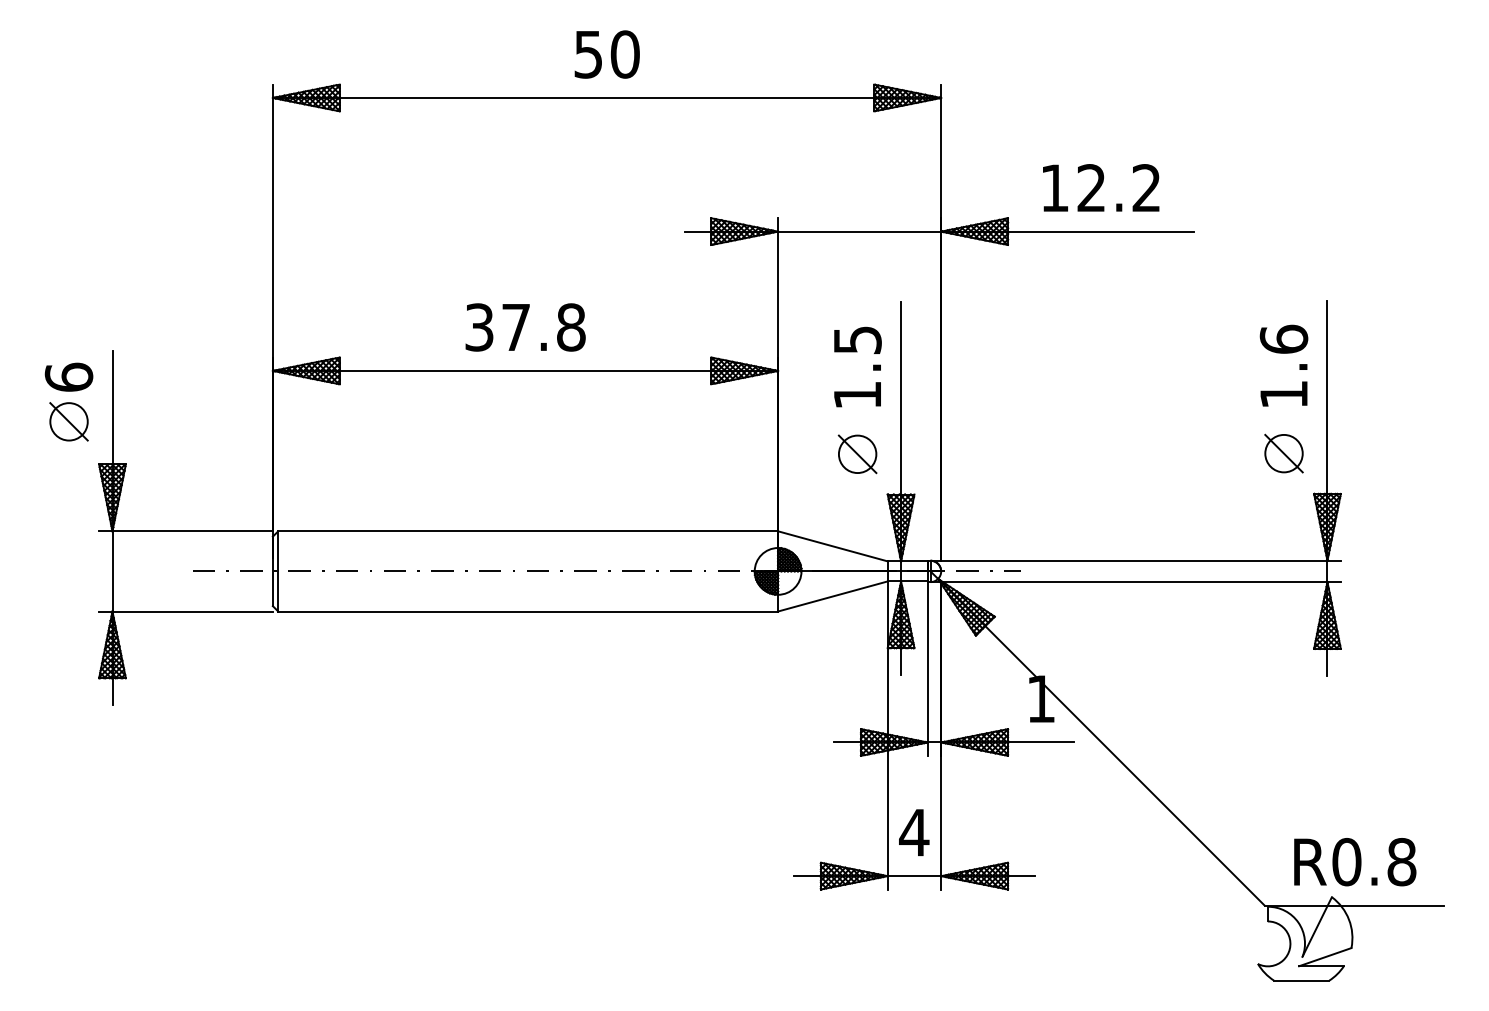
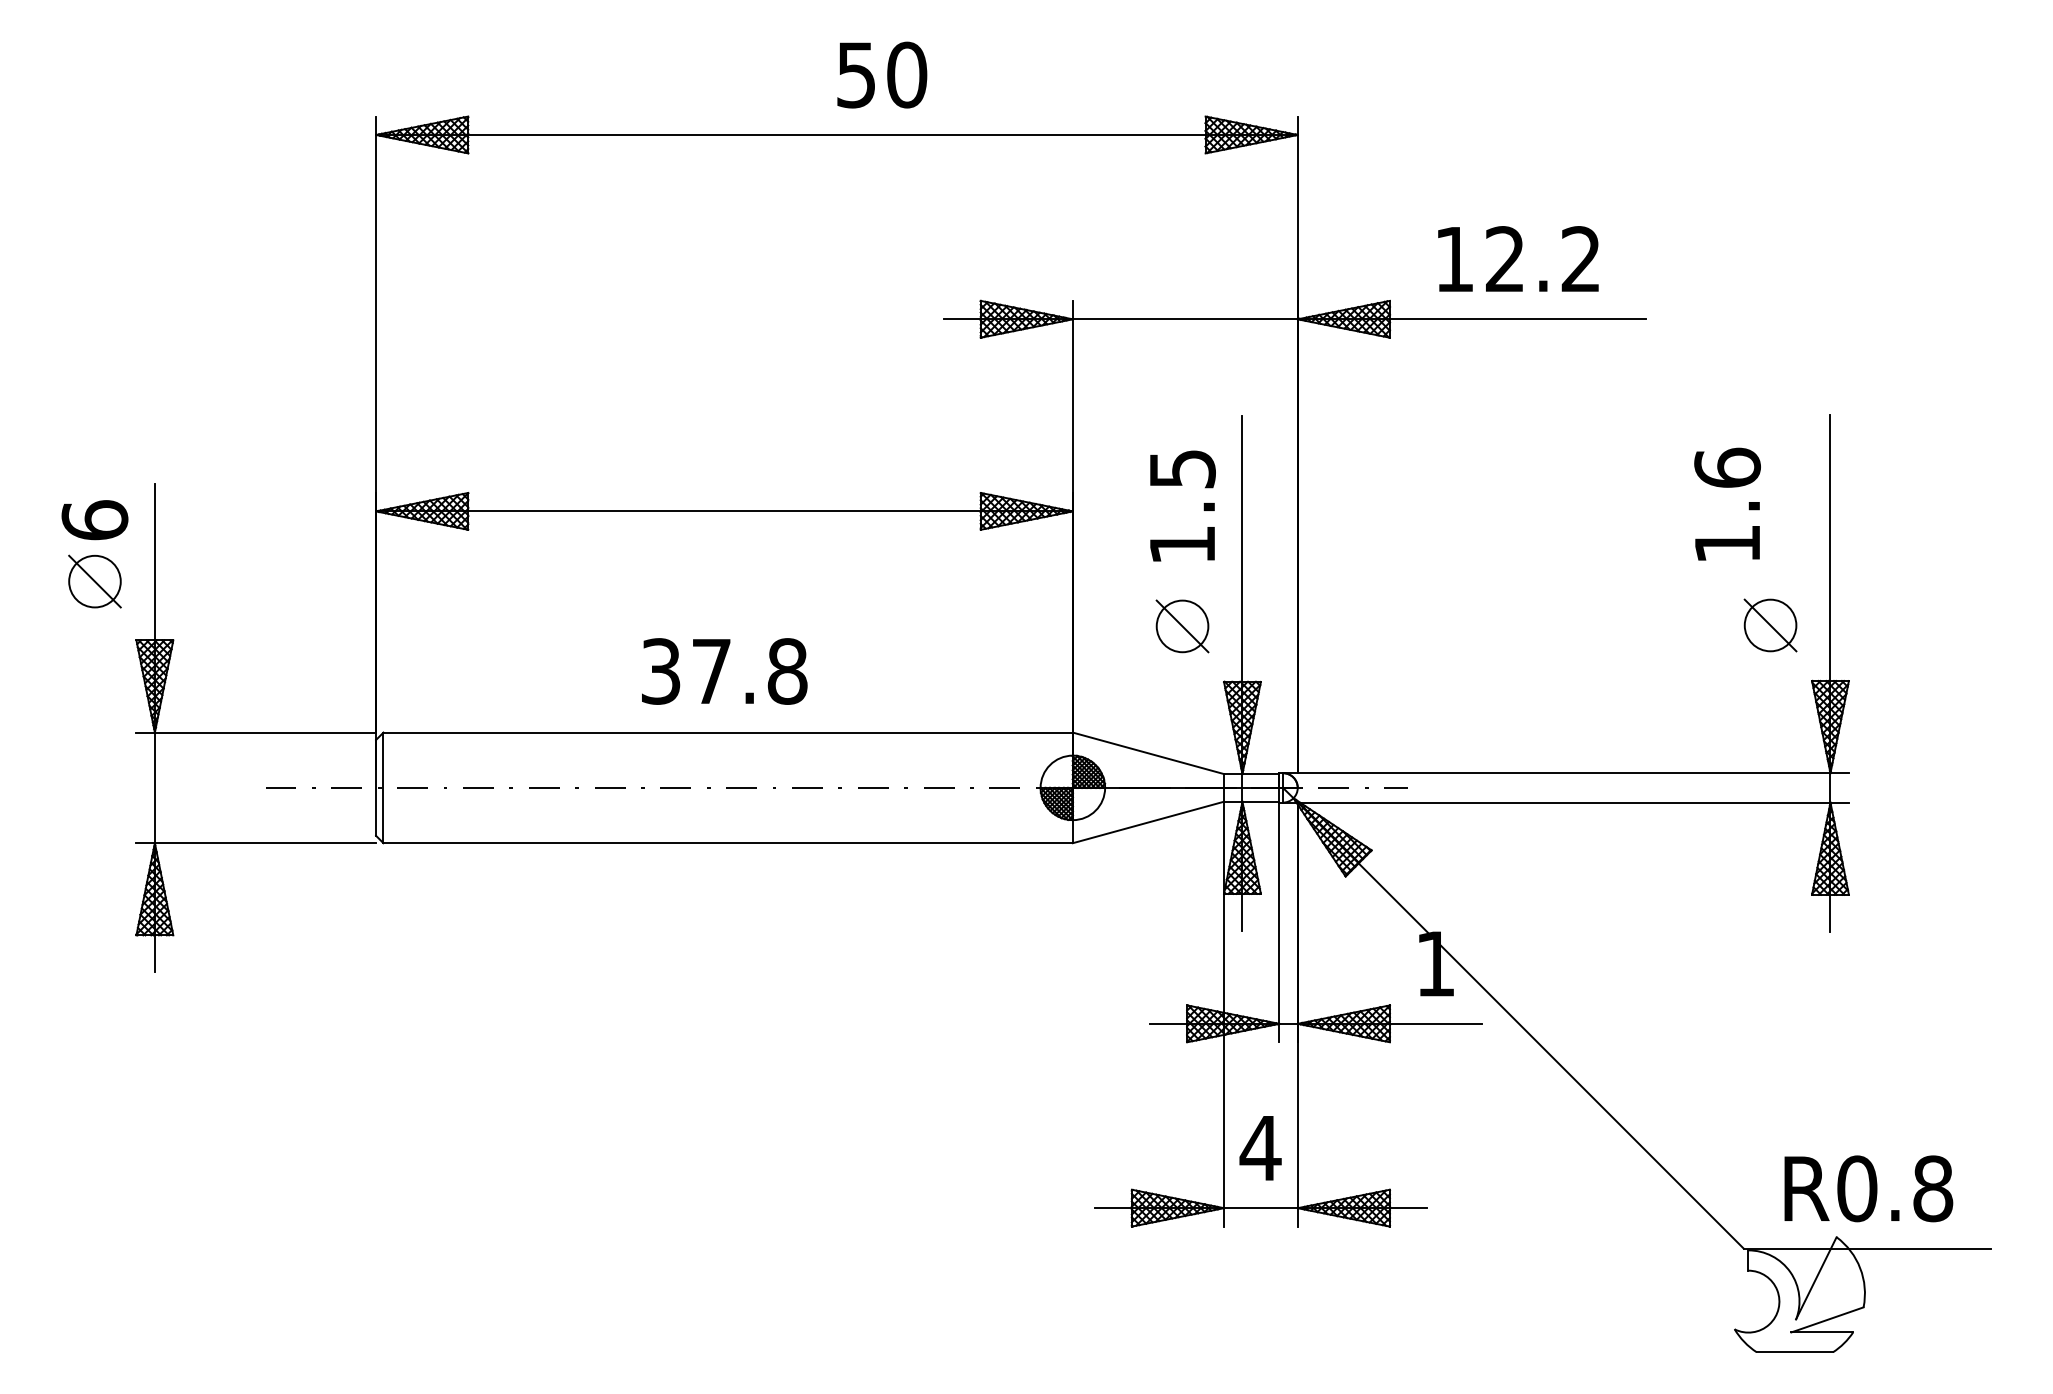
text: (607, 54) -> (882, 74), moved
text: (525, 327) -> (724, 671), moved
text: (1283, 365) -> (1727, 503), moved

